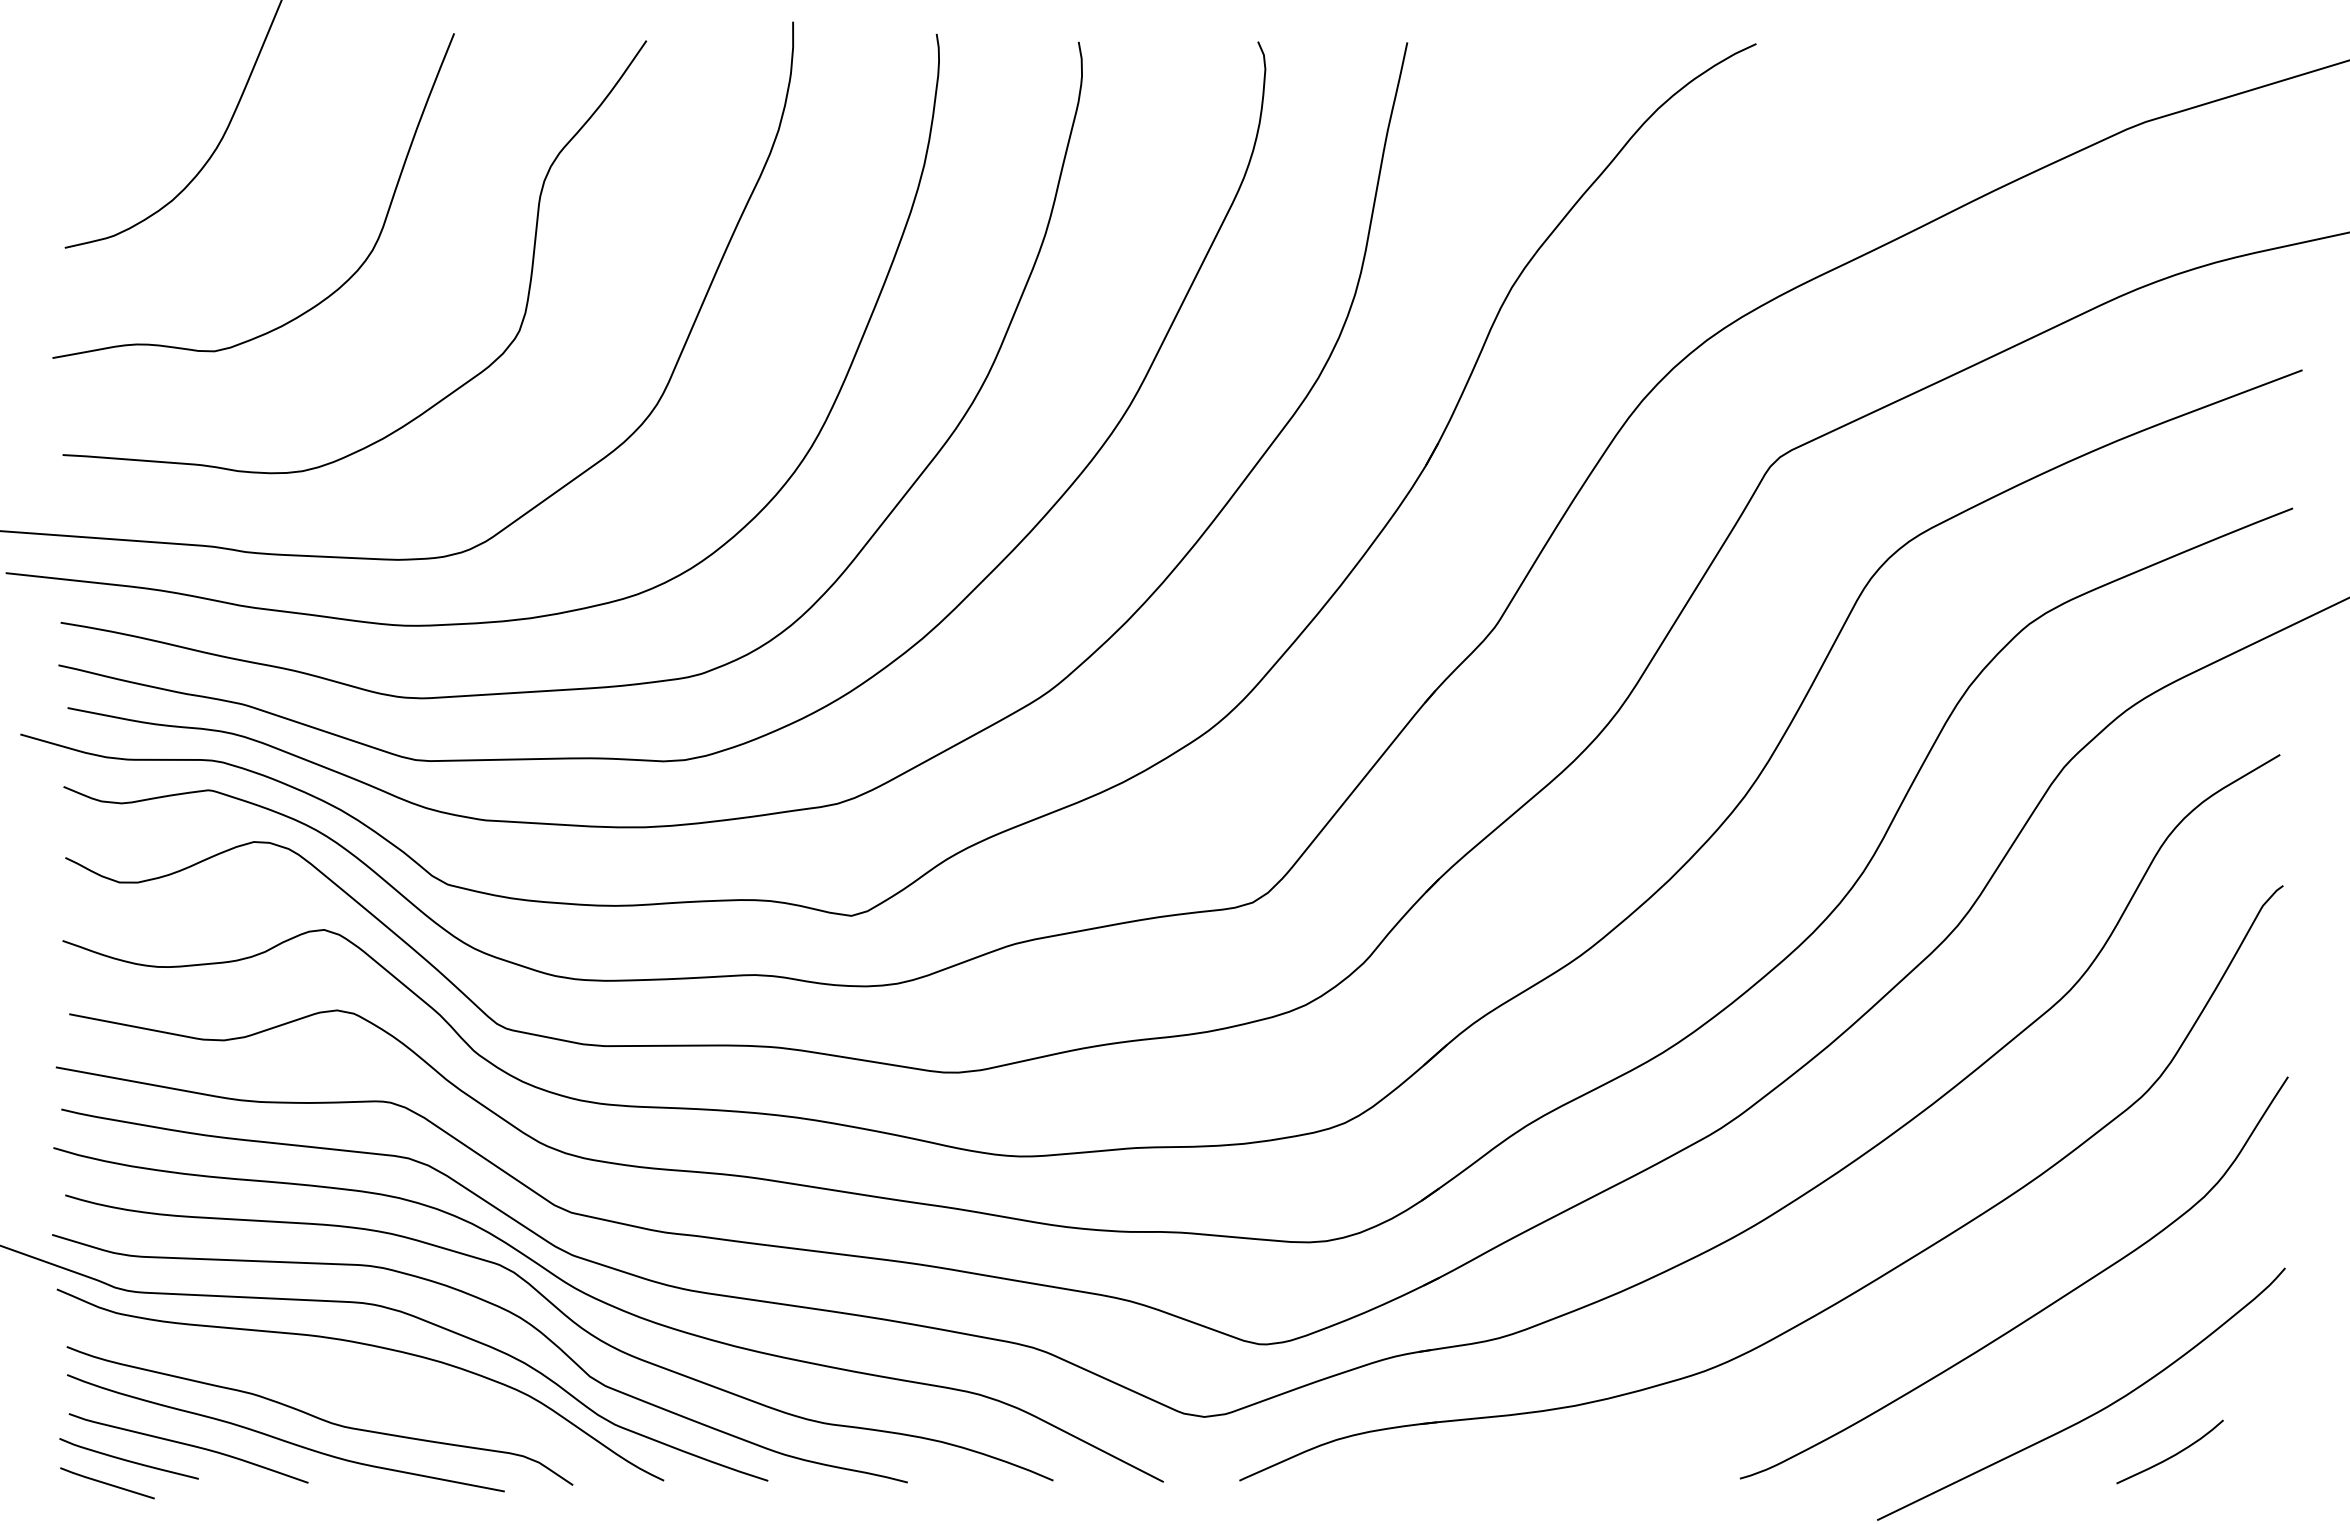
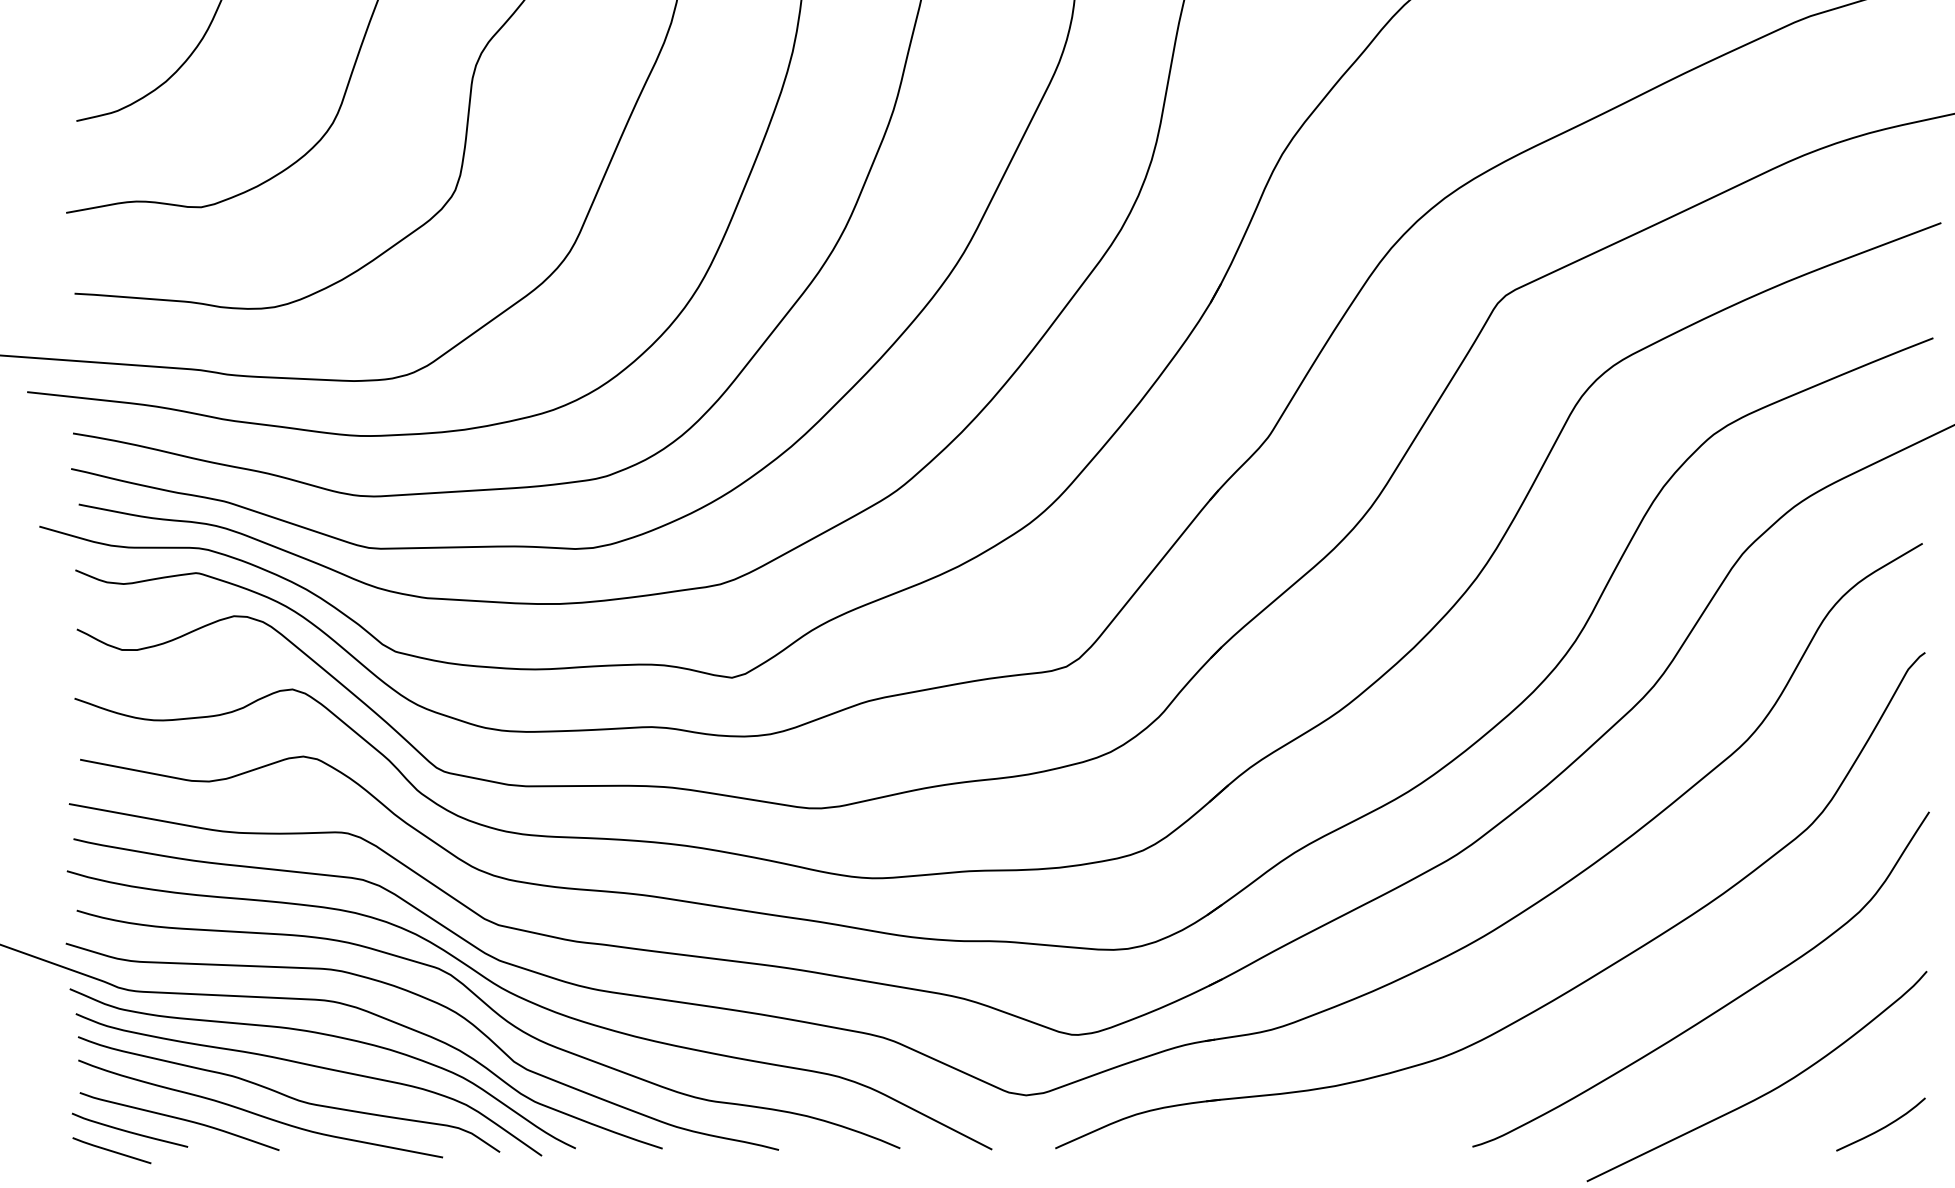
curve: (348, 1382) -> (312, 1066), added
curve: (2173, 1454) -> (1883, 1126), moved

